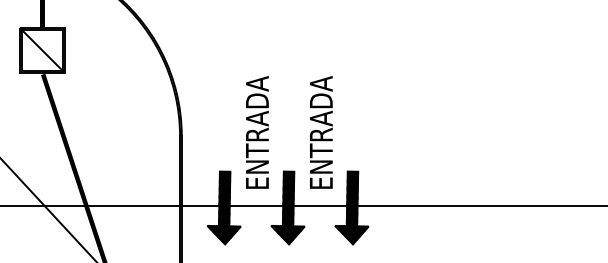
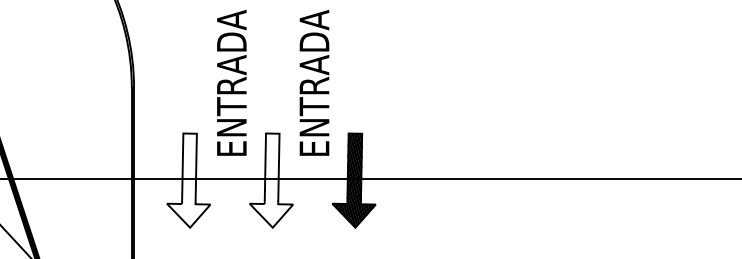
hatch: (223, 207) -> (187, 179), removed
hatch: (287, 207) -> (270, 179), removed

